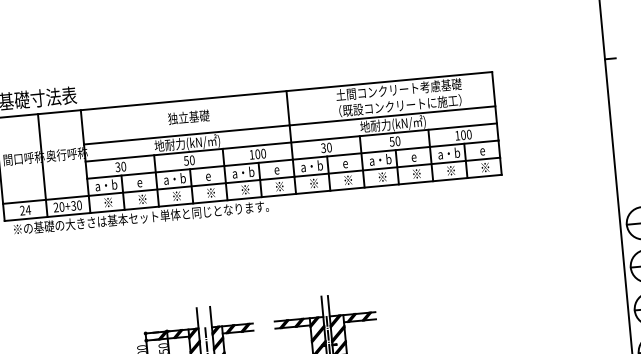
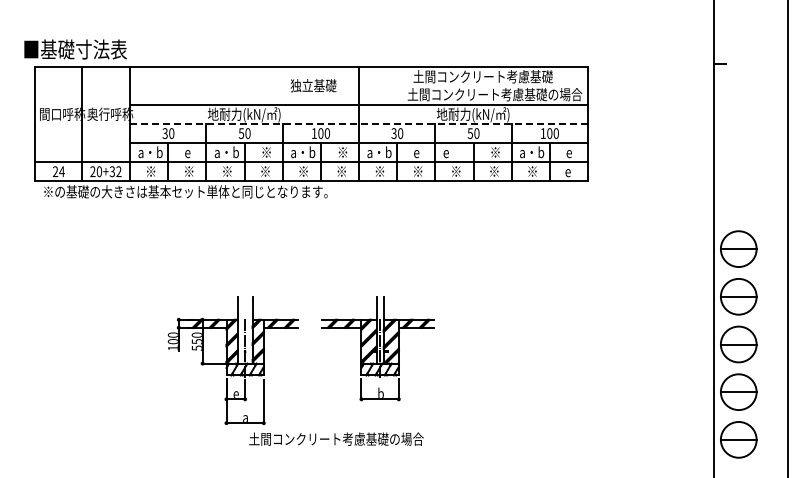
text: (410, 104) -> (494, 94), （既設コンクリートに施工） -> 土間コンクリート考慮基礎の場合
text: (188, 117) -> (313, 85), moved
line: (291, 142) -> (359, 124), solid -> dashed
text: (415, 156) -> (494, 152), e -> ※
text: (380, 160) -> (455, 152), a・b -> e
text: (484, 167) -> (569, 171), ※ -> e
text: (278, 169) -> (342, 152), e -> ※
text: (209, 175) -> (265, 152), e -> ※
text: (79, 205) -> (118, 171), 20+30 -> 20+32

